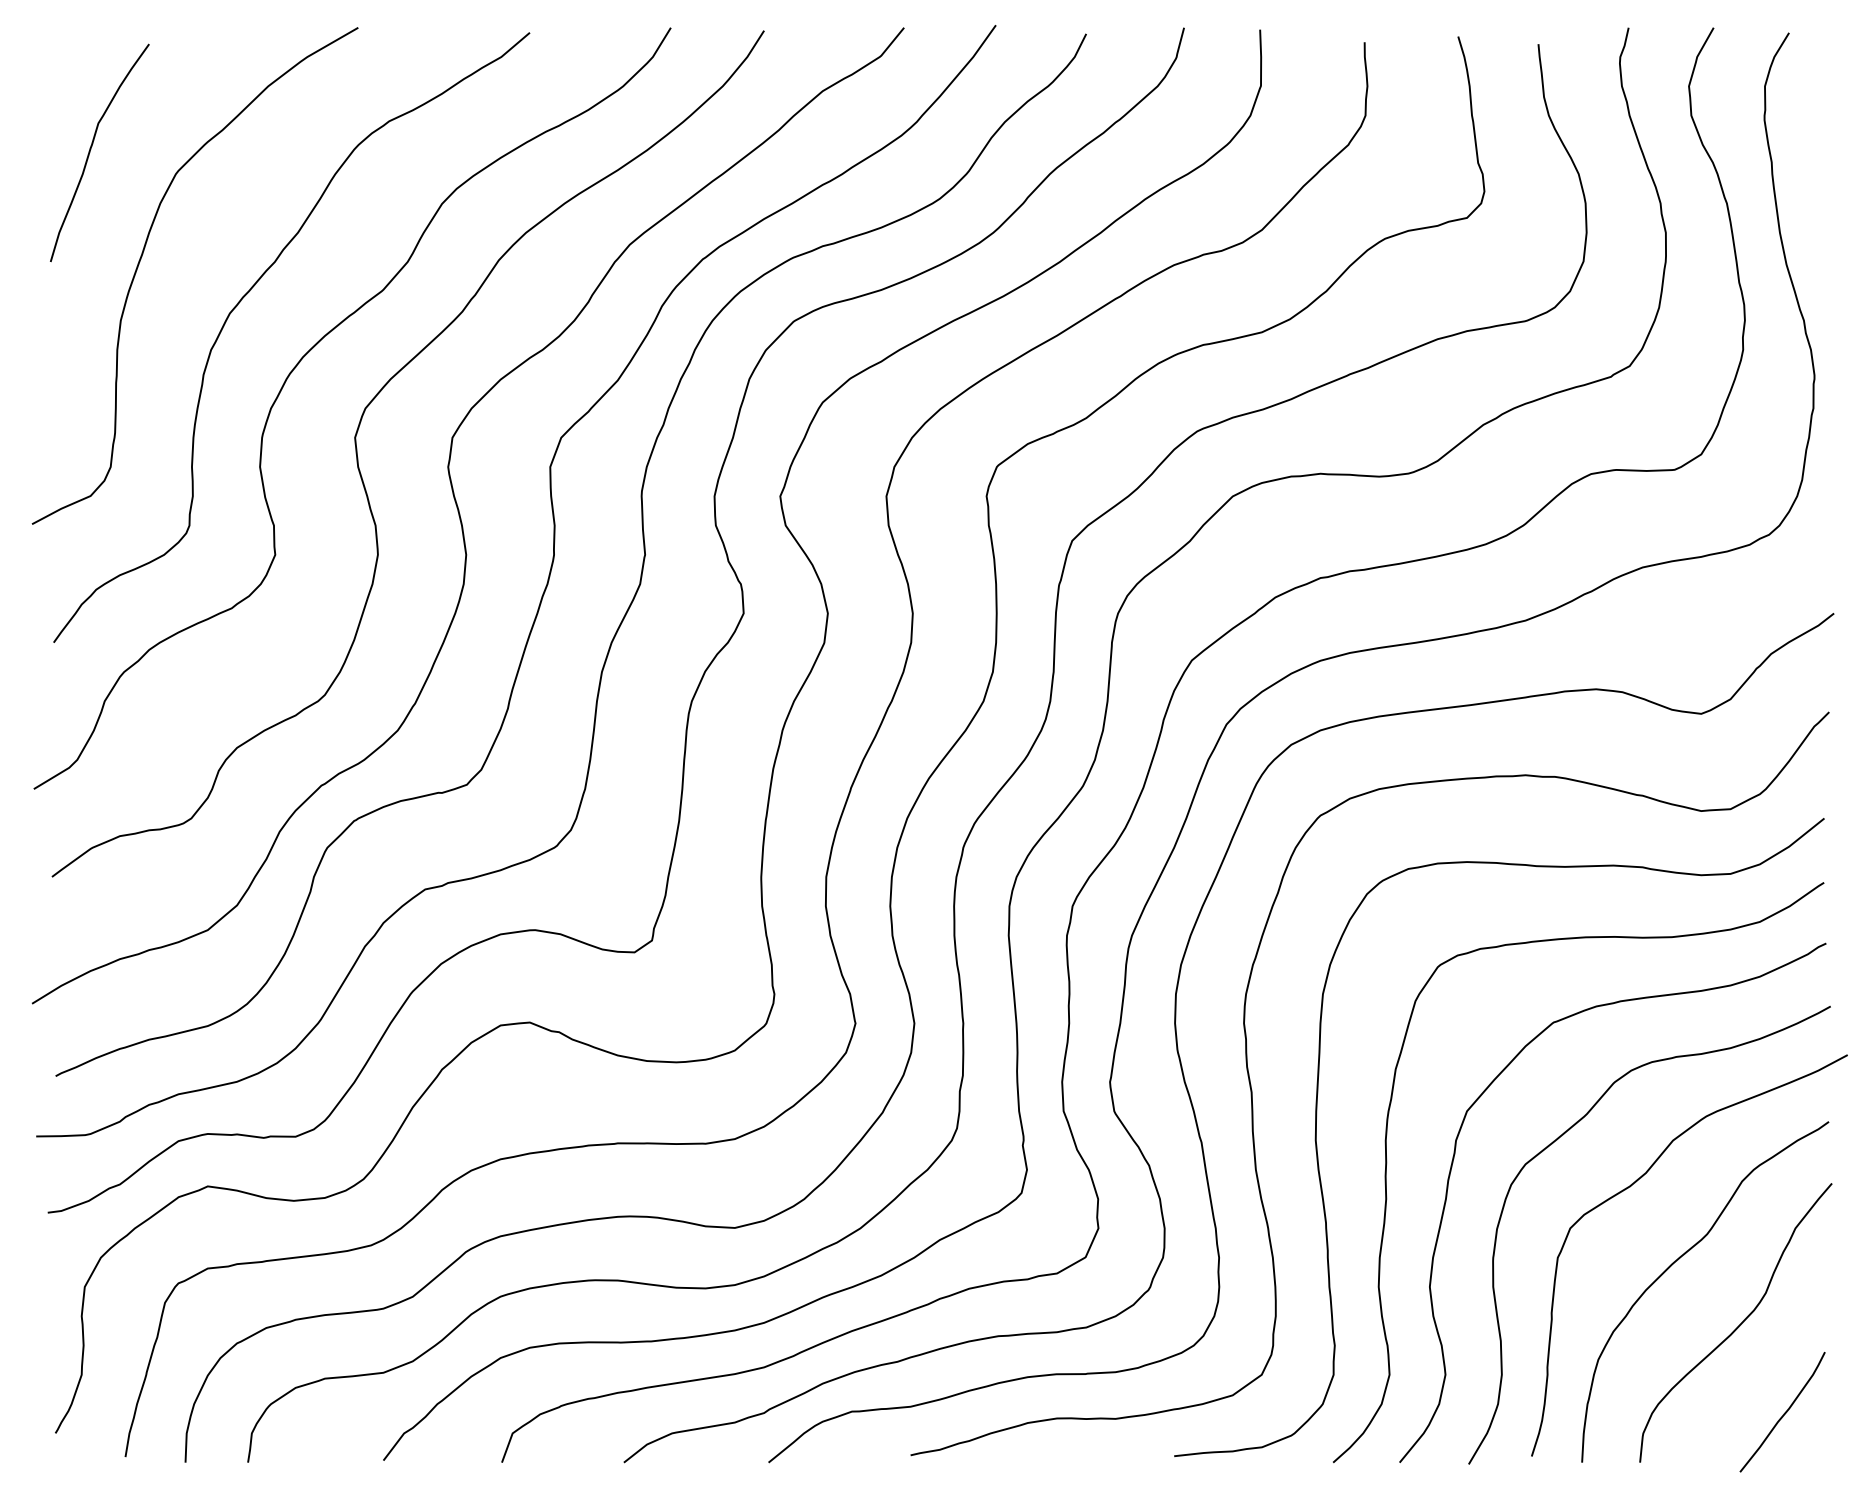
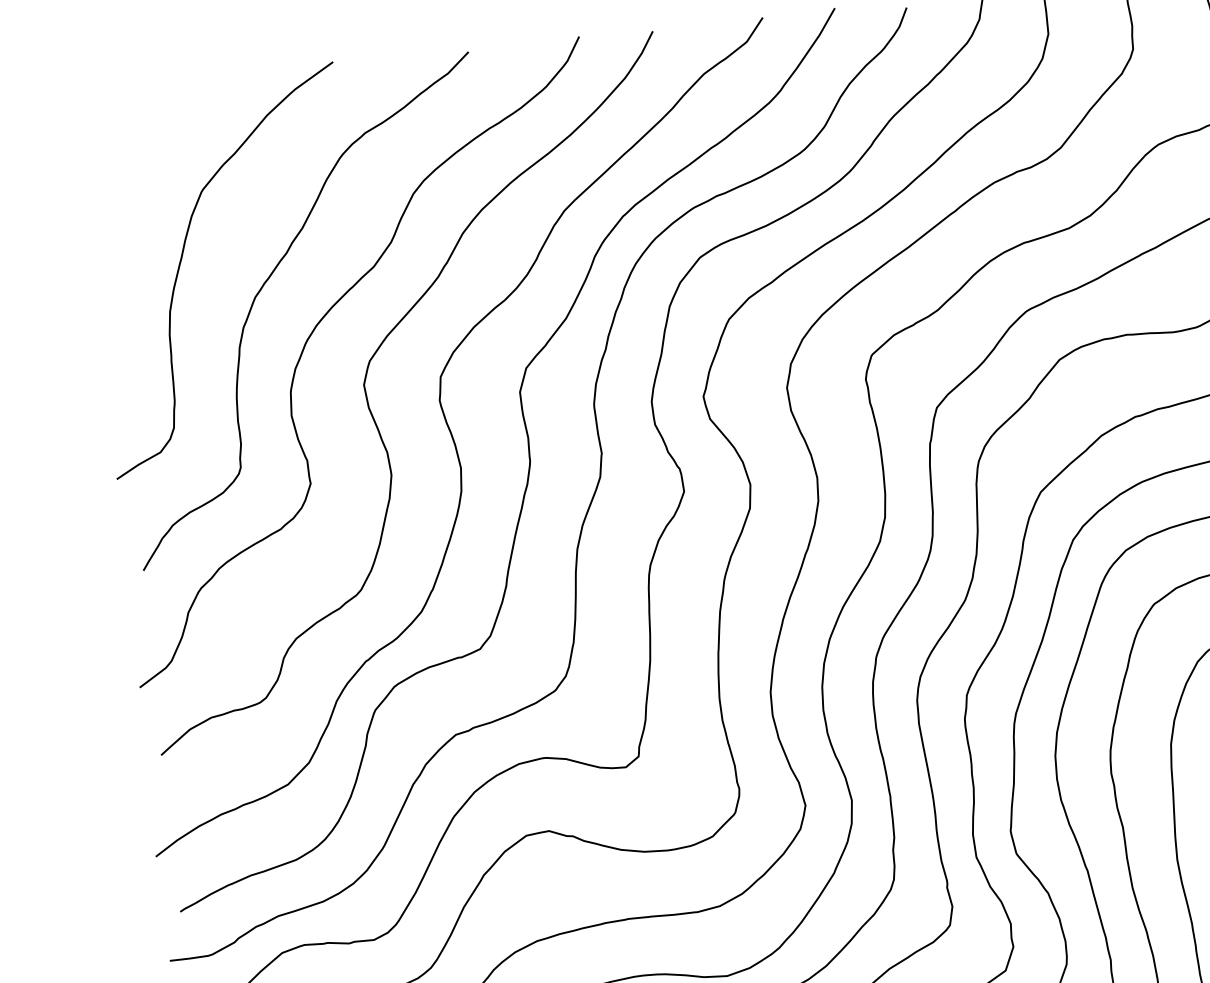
curve: (91, 149) -> (133, 179), removed

